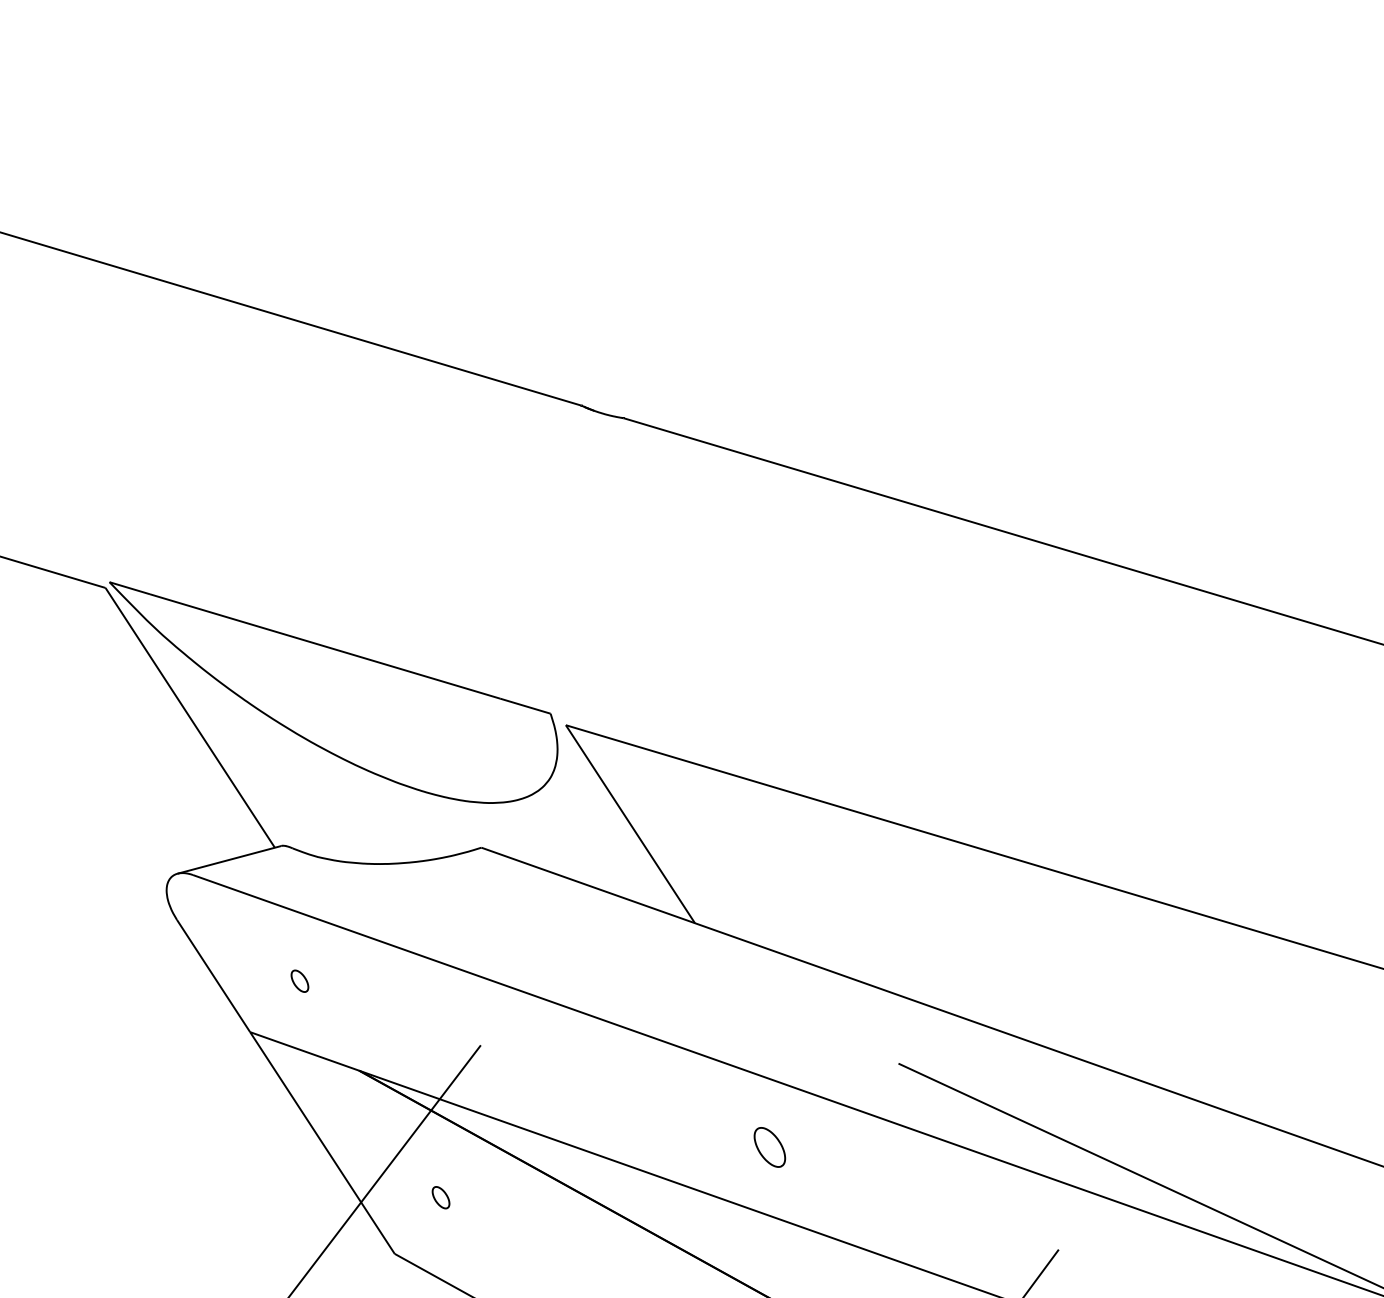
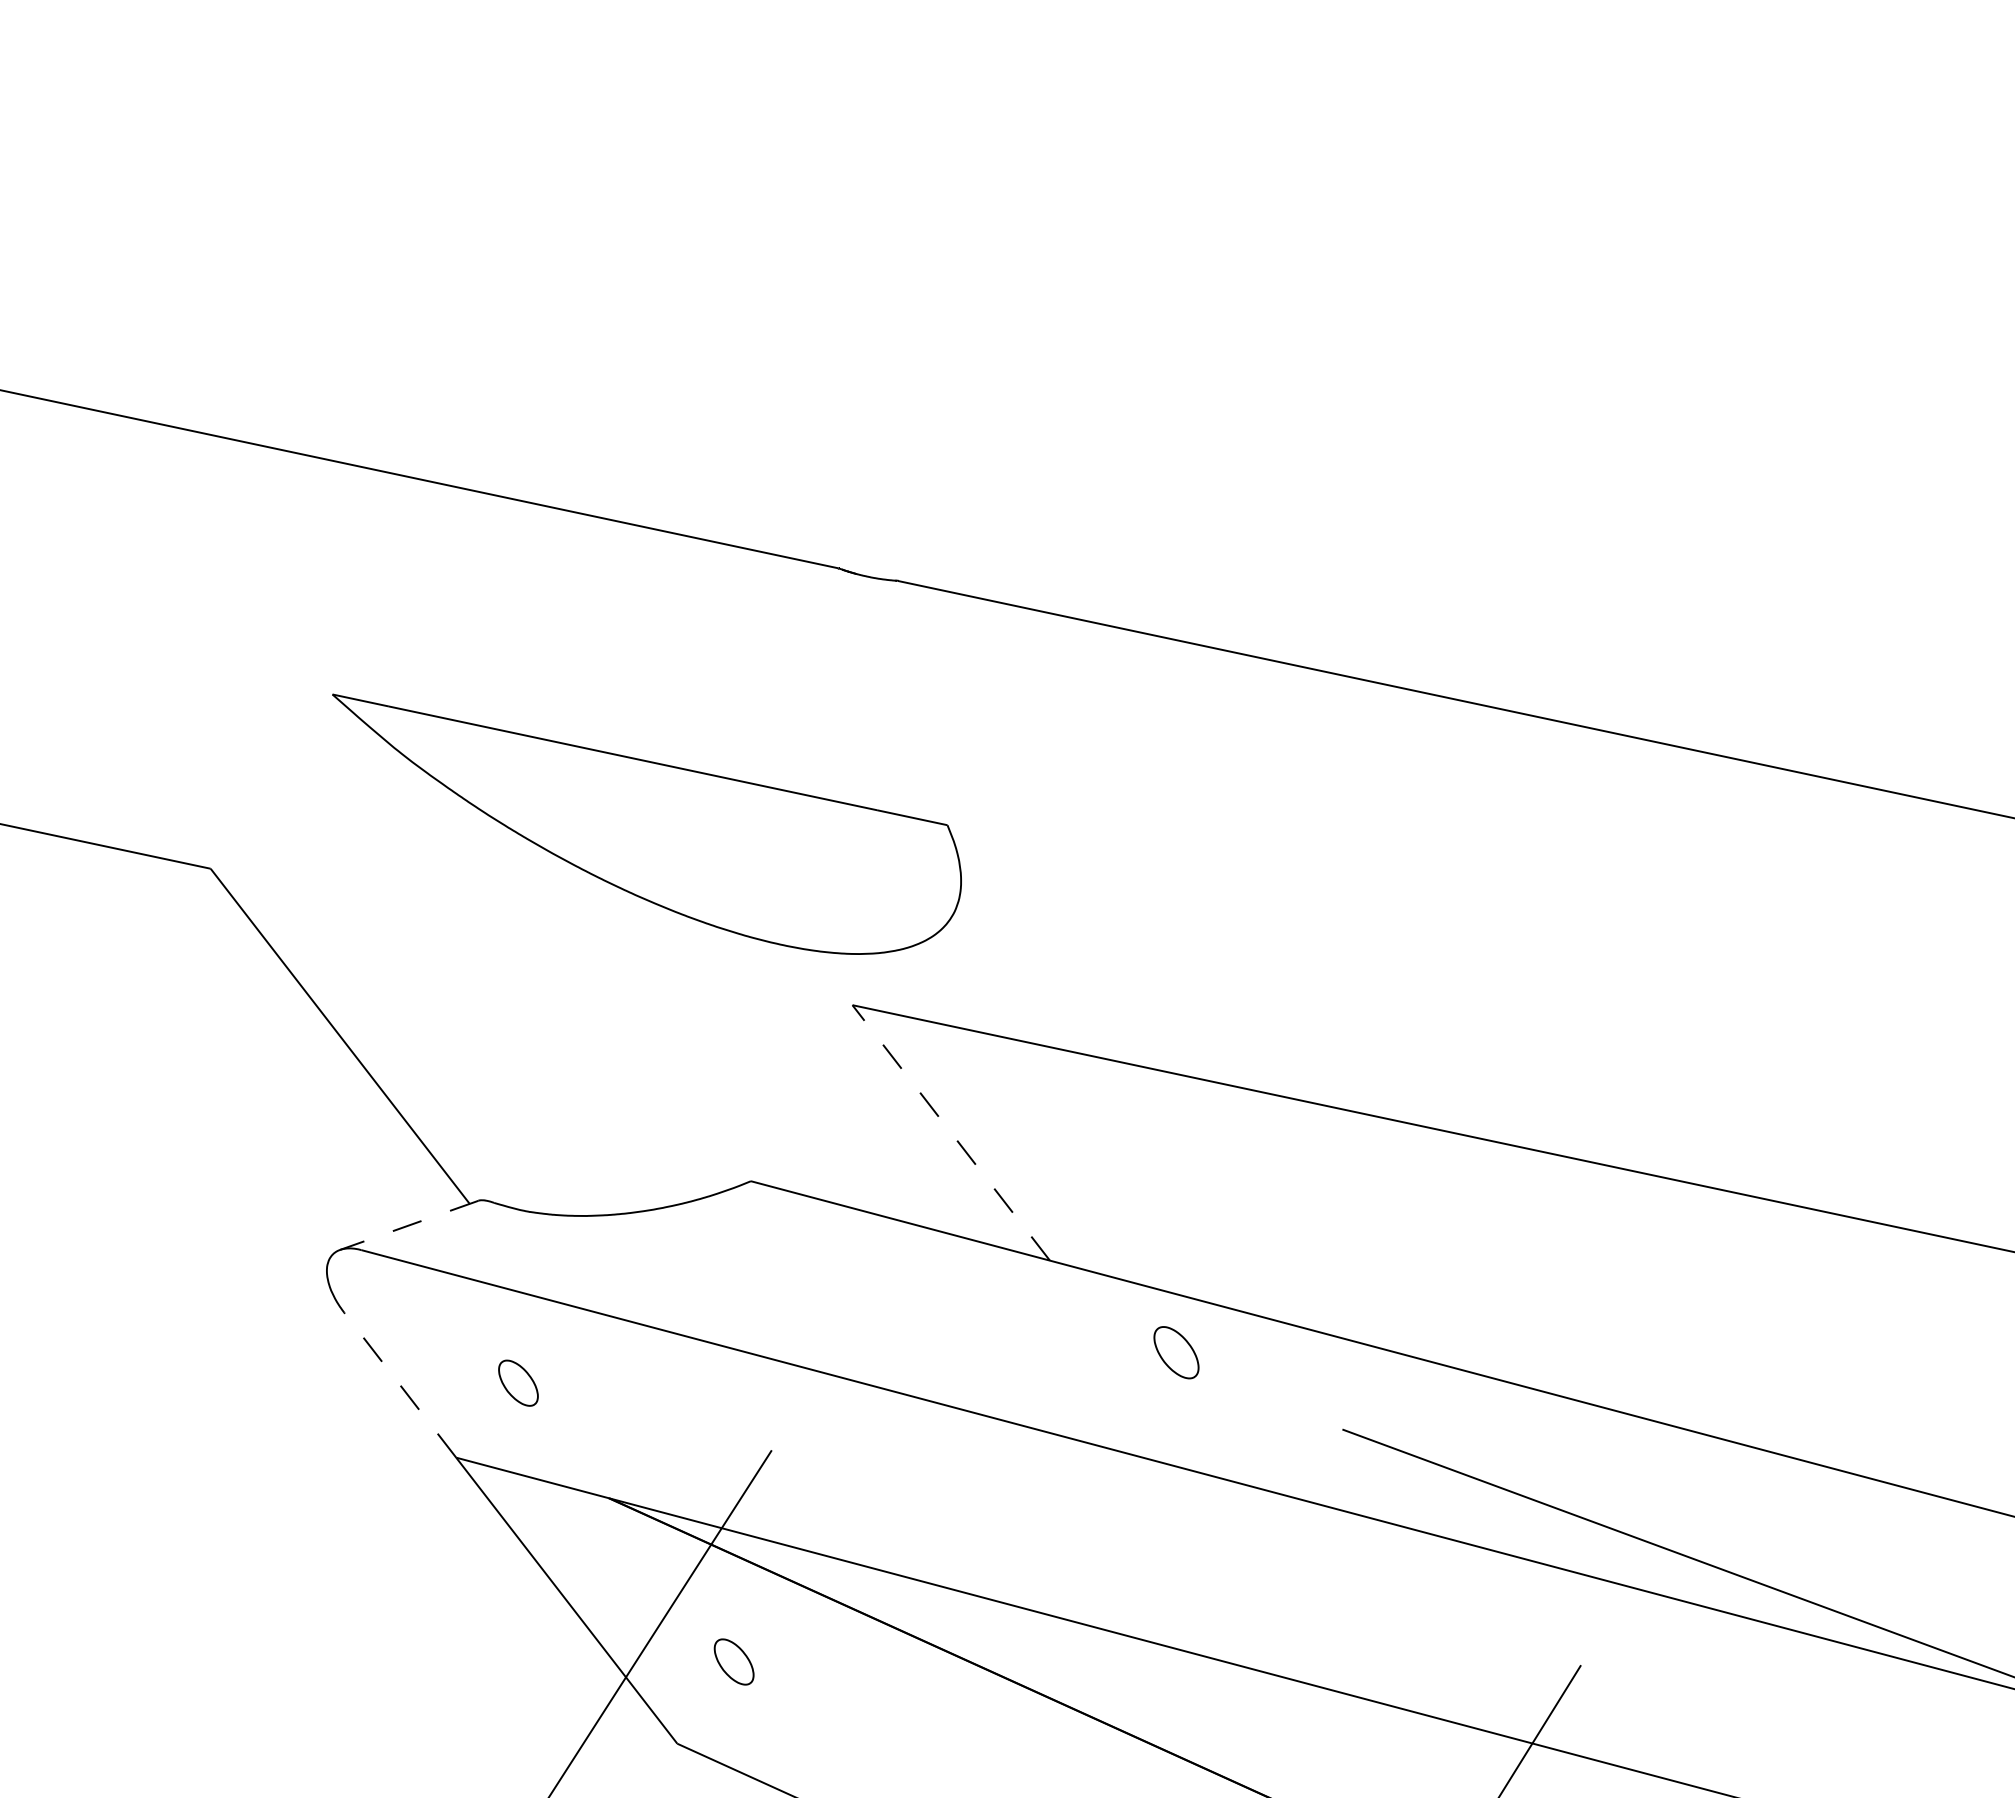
part: (331, 694) -> (646, 823), moved
line: (629, 823) -> (950, 1132), solid -> dashed
line: (228, 859) -> (408, 1225), solid -> dashed
line: (213, 976) -> (400, 1385), solid -> dashed
part: (300, 980) -> (518, 1382), size x1.6
part: (769, 1147) -> (1176, 1352), moved
part: (441, 1197) -> (734, 1662), size x1.6

